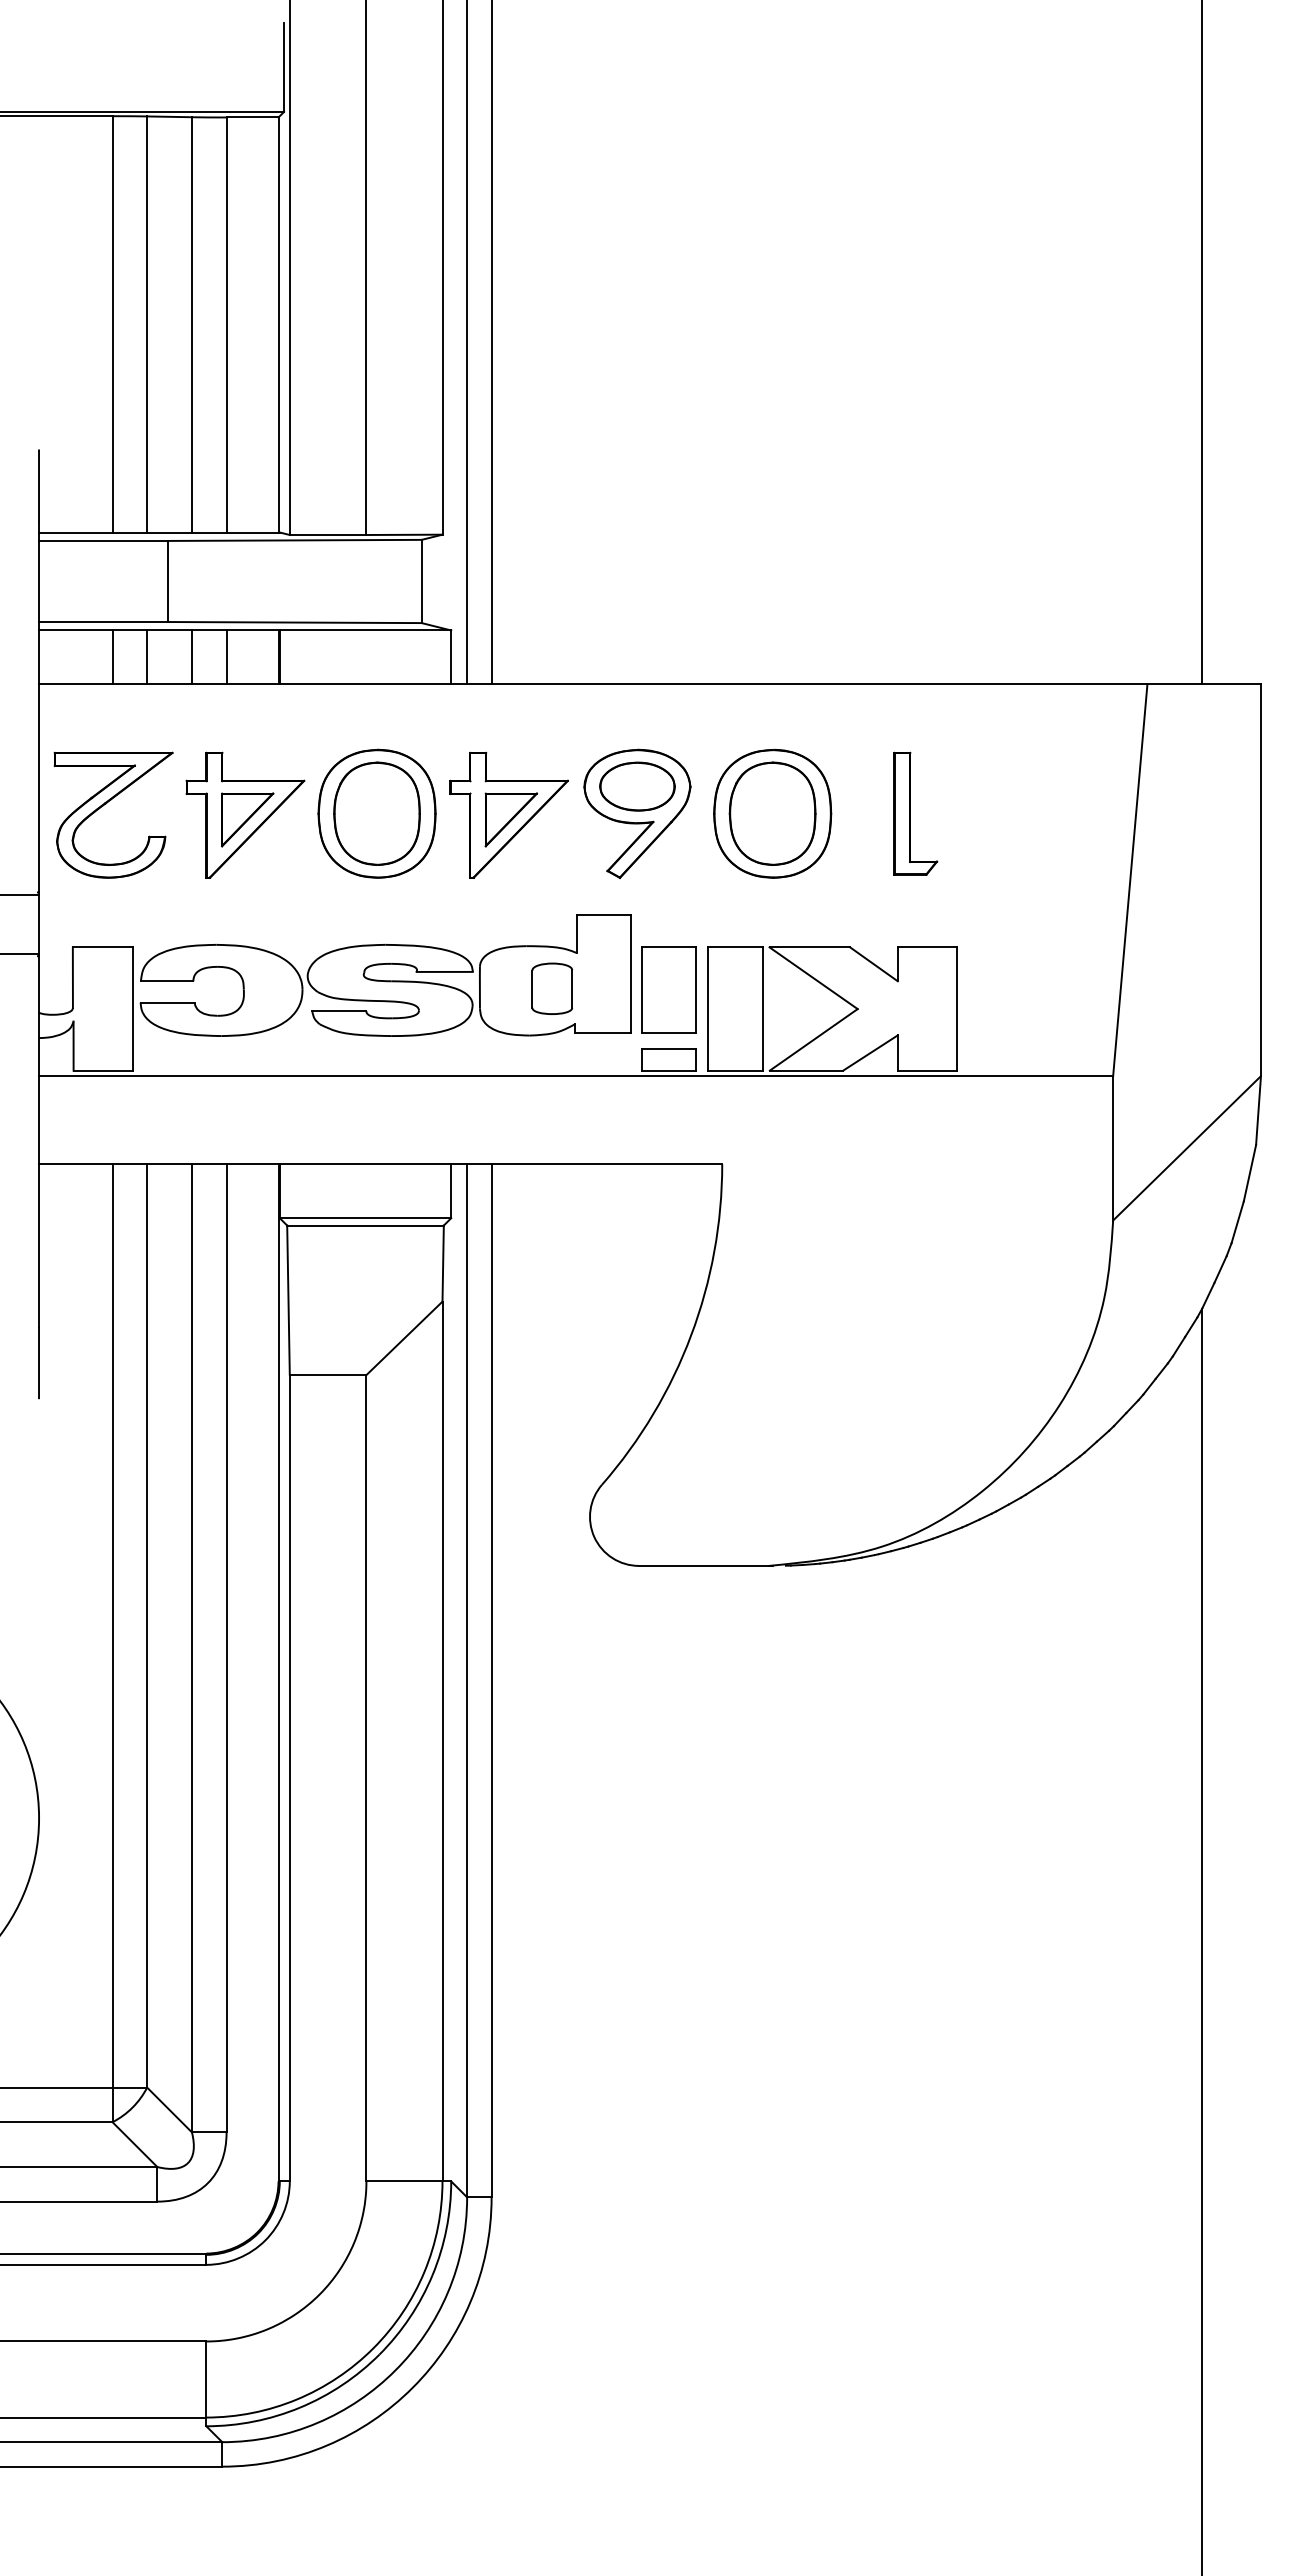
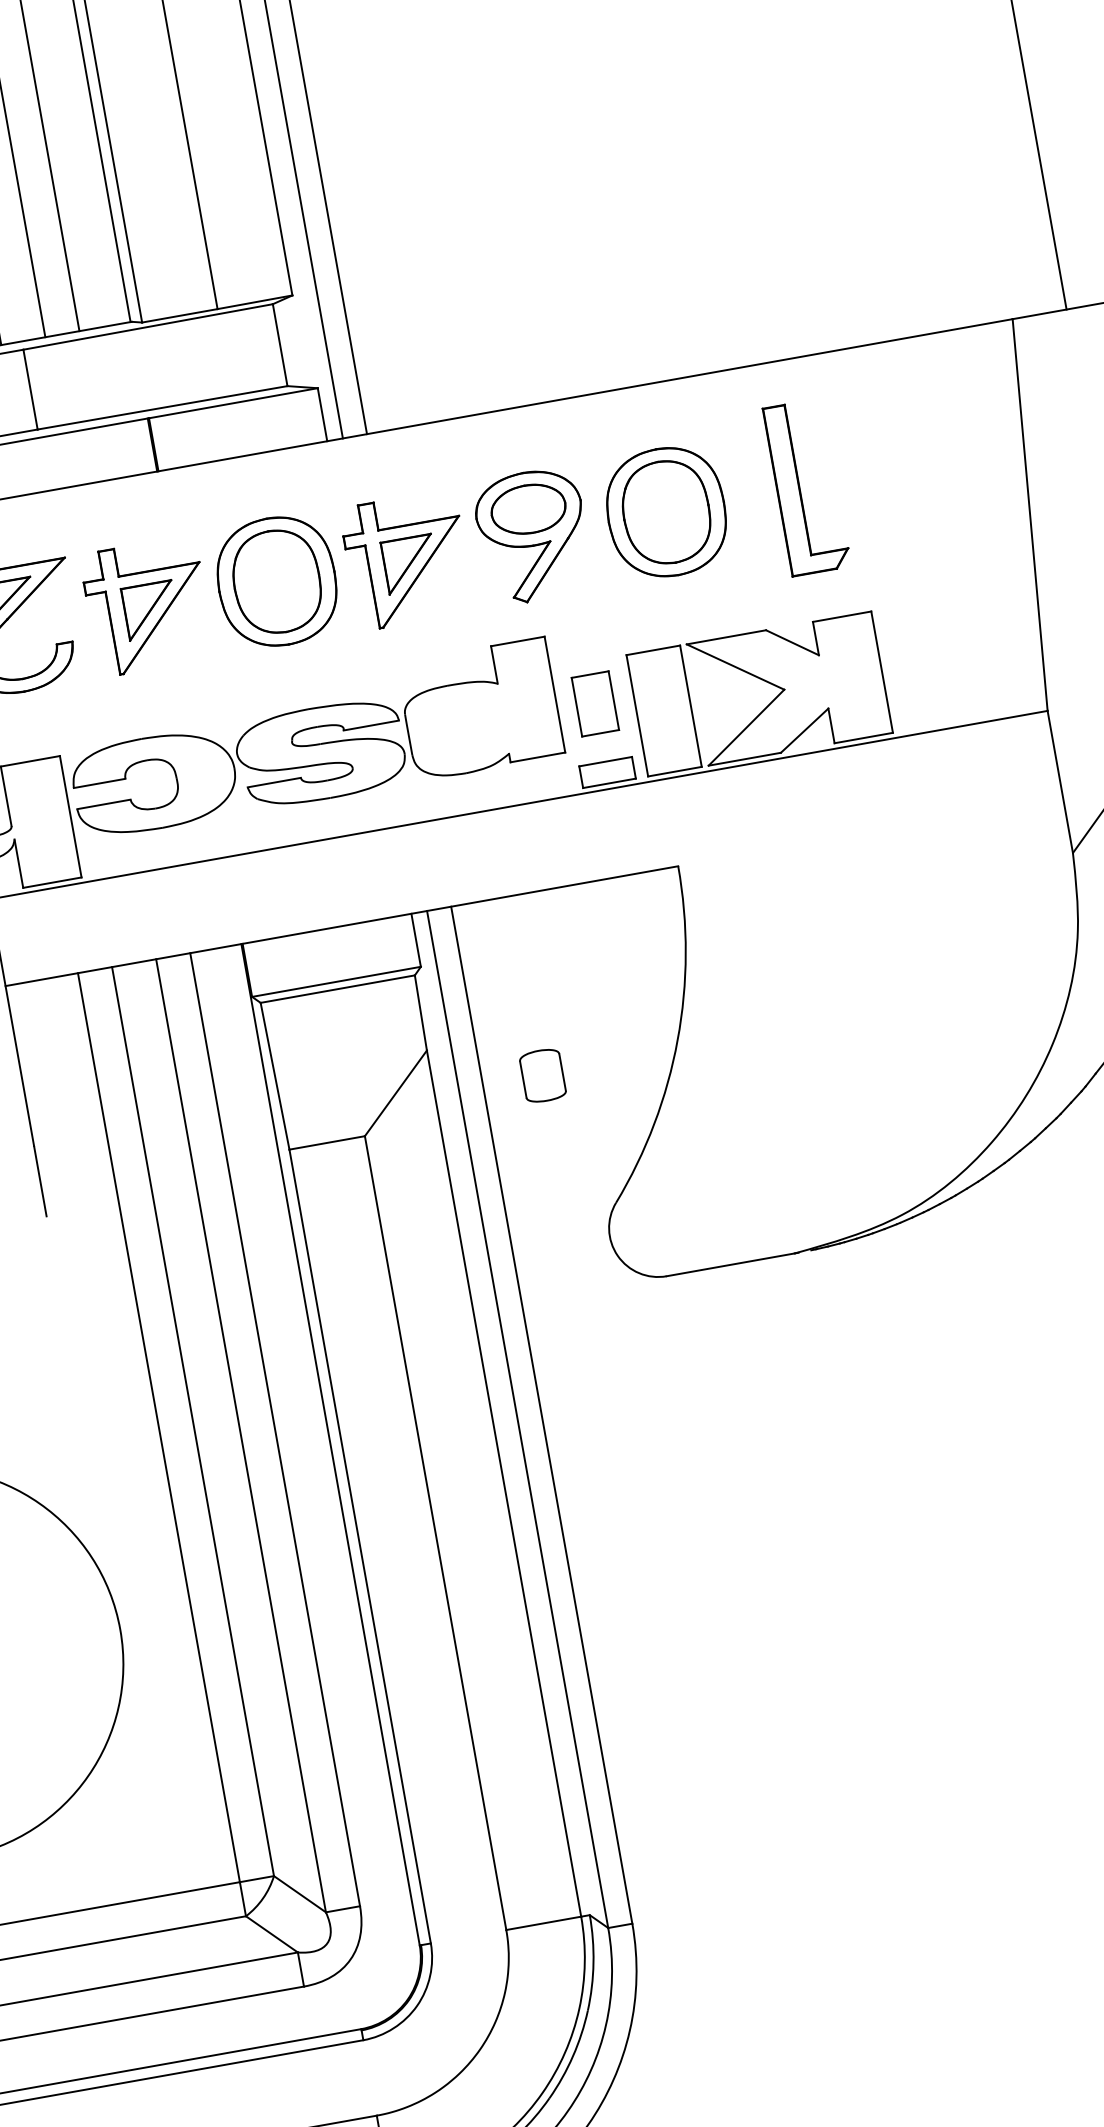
line: (147, 657) -> (23, 468), removed
line: (191, 657) -> (66, 460), removed
line: (226, 657) -> (101, 454), removed
part: (915, 813) -> (806, 487), size x1.4
part: (551, 988) -> (542, 1075), moved
part: (668, 989) -> (594, 703), size x0.7

